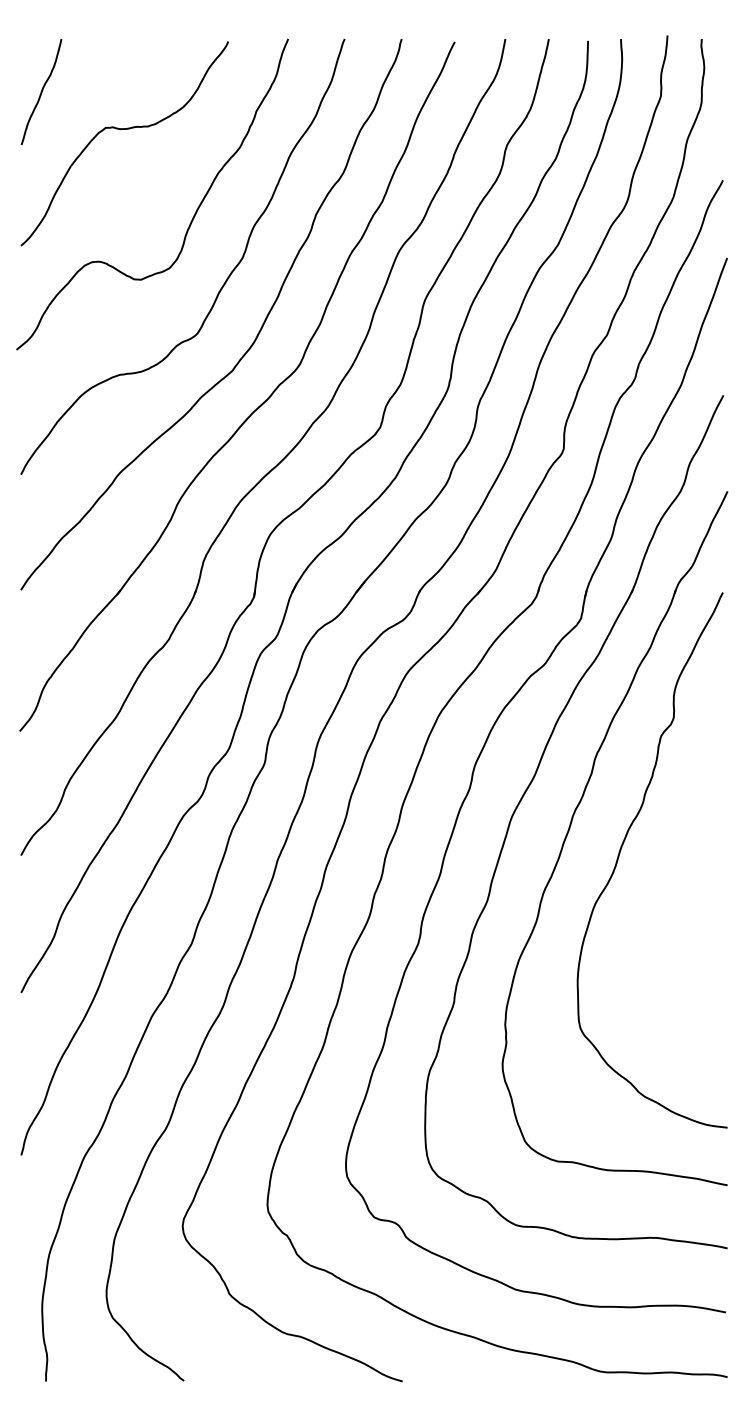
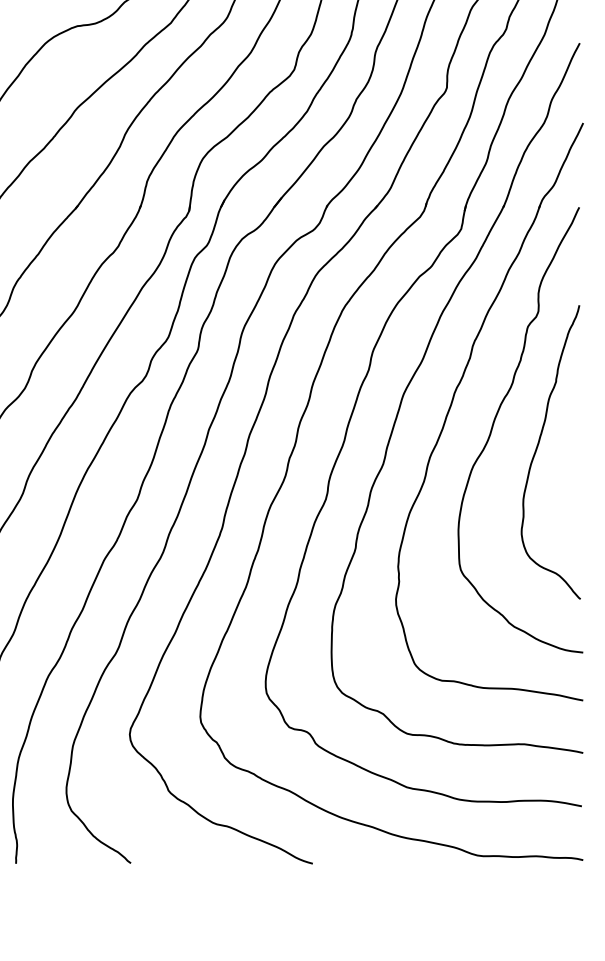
curve: (673, 880) -> (538, 446), added

